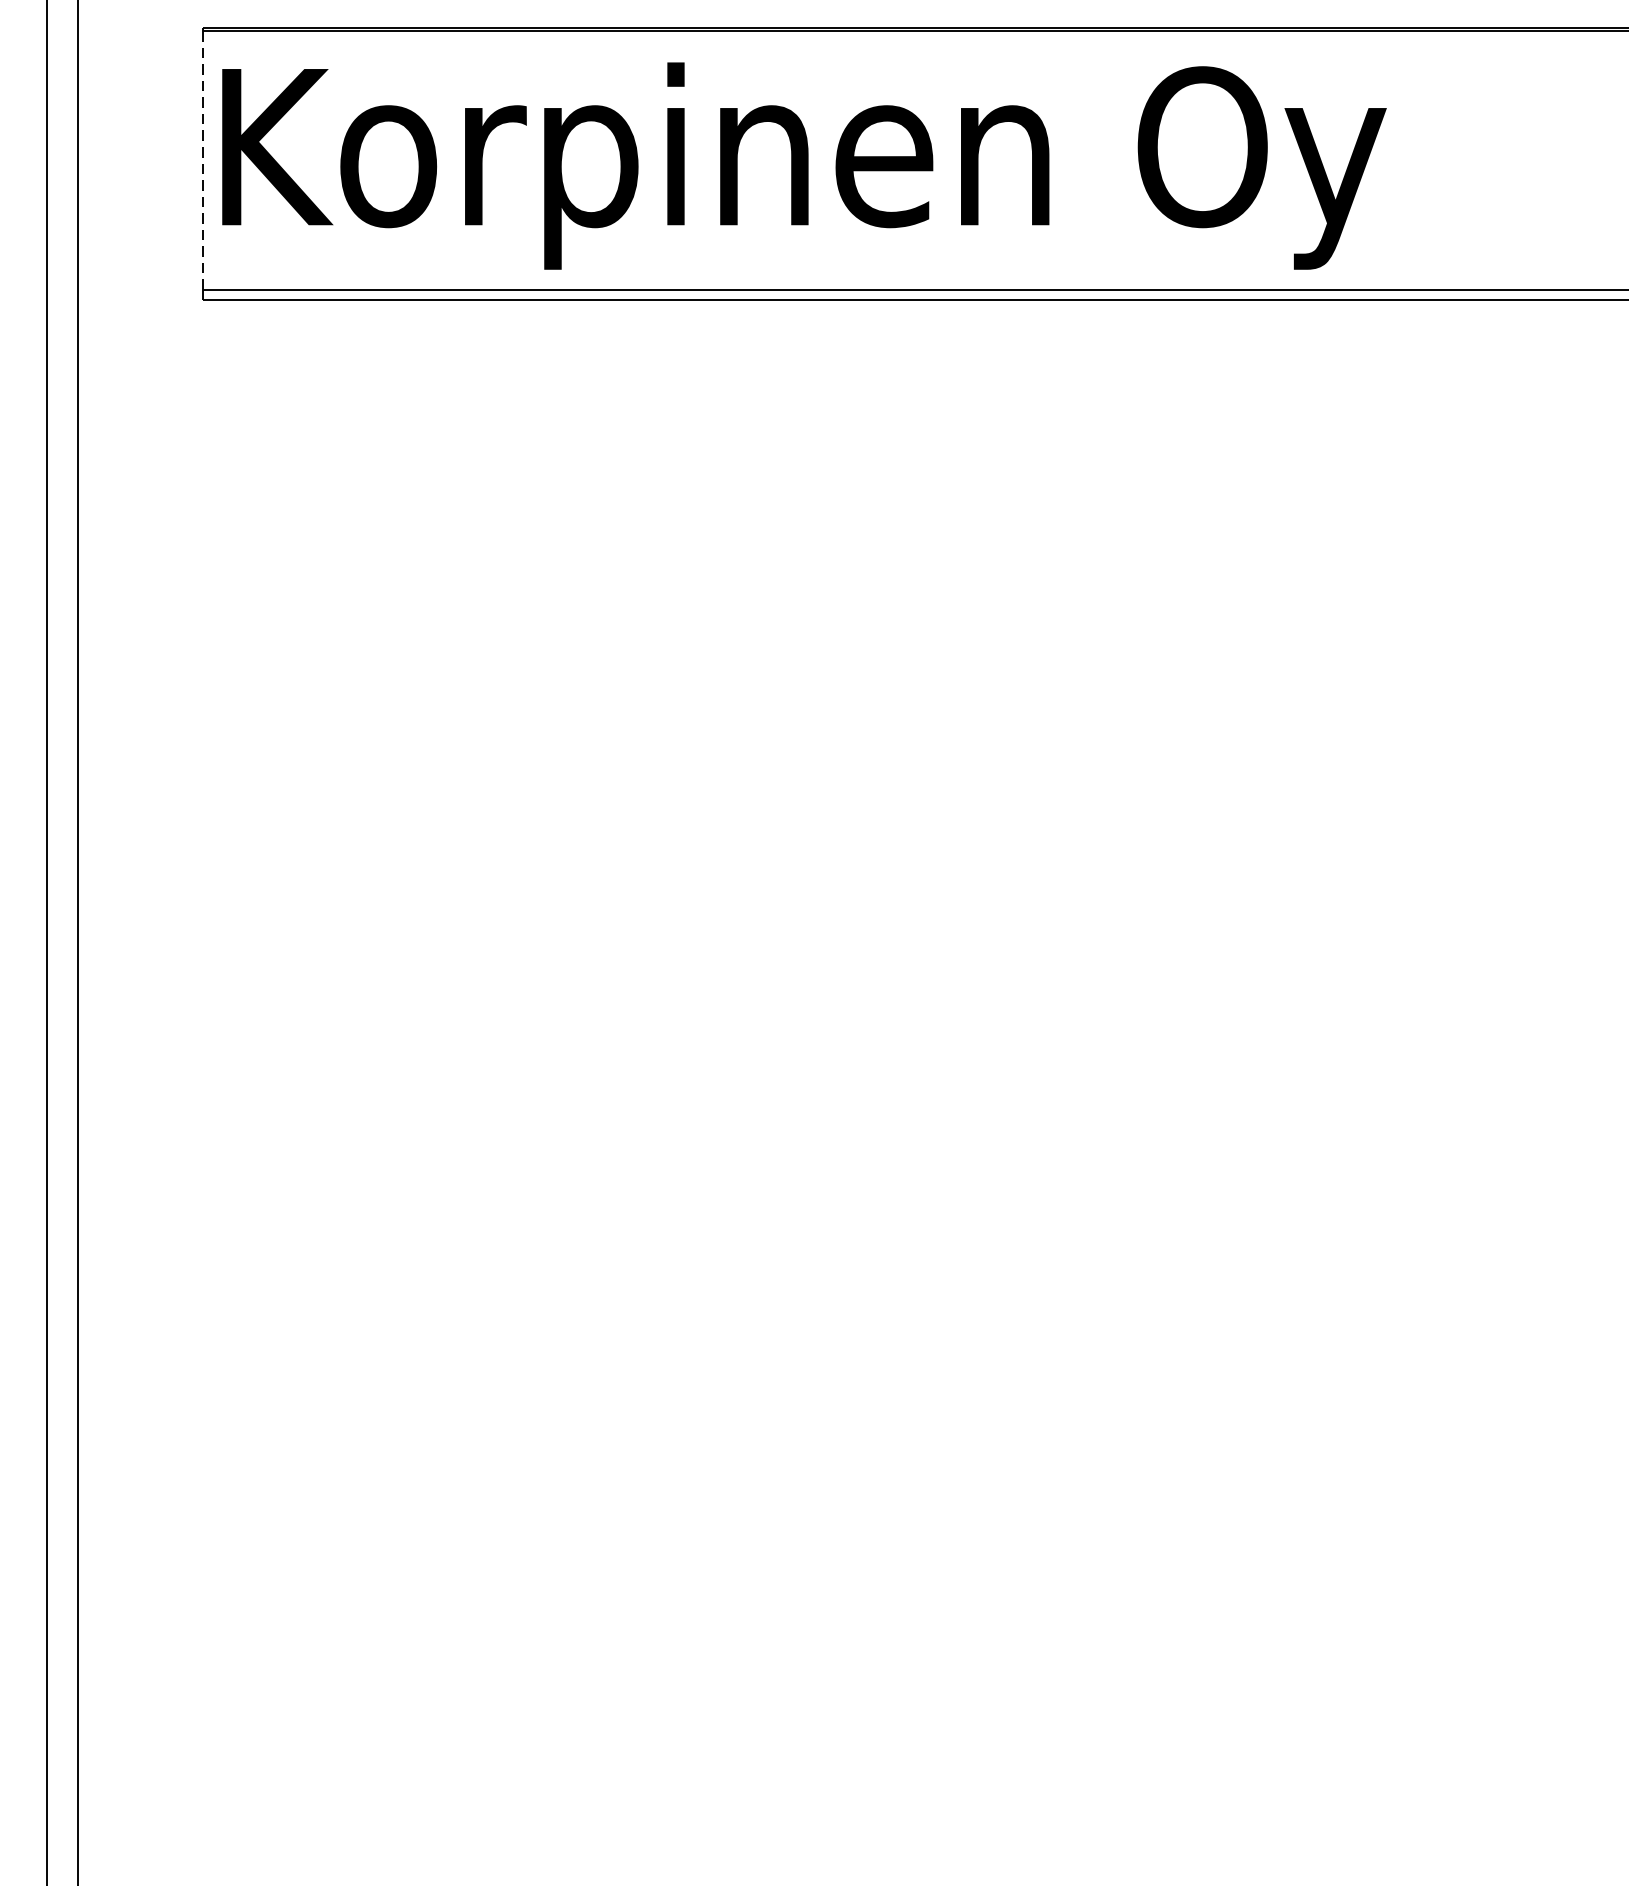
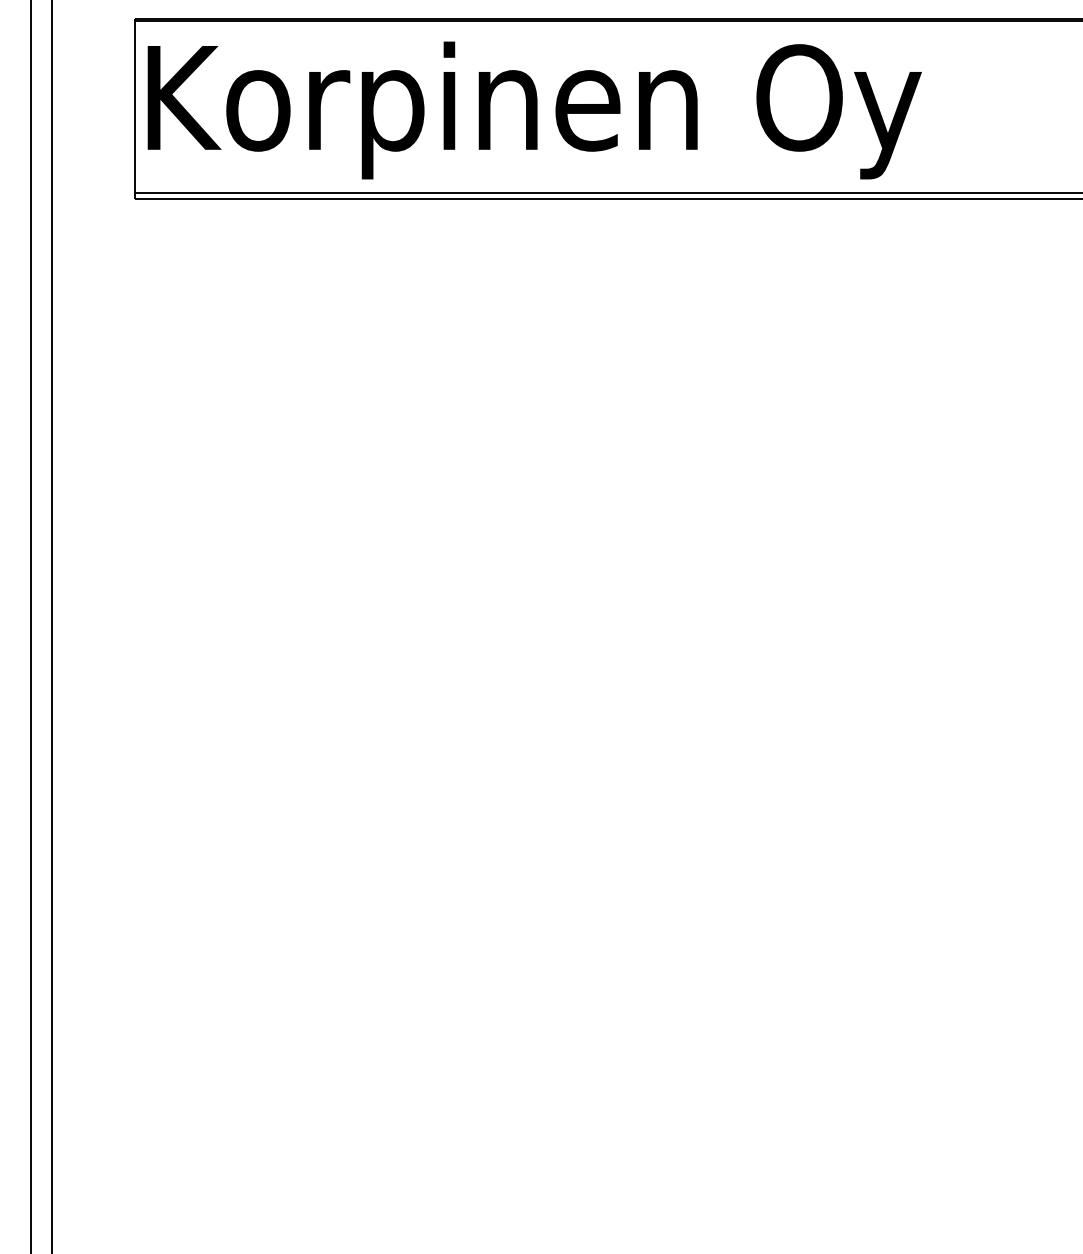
line: (203, 160) -> (135, 106), dashed -> solid

